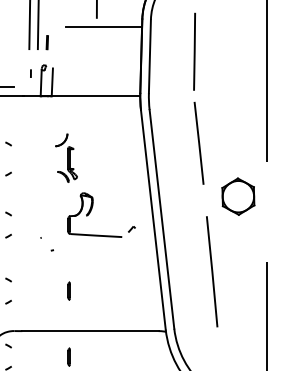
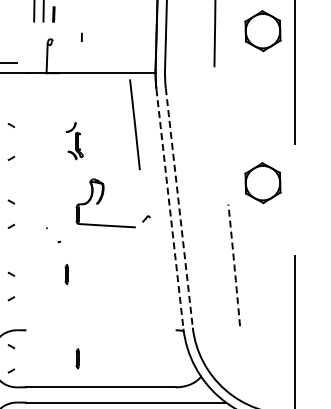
part: (237, 58) -> (262, 31), added
line: (30, 72) -> (81, 36), moved
line: (51, 81) -> (58, 57), removed
line: (198, 143) -> (134, 124), moved
part: (66, 158) -> (74, 141), size x0.7
line: (162, 219) -> (179, 208), solid -> dashed
line: (153, 220) -> (170, 209), solid -> dashed
arc: (212, 271) -> (234, 265), solid -> dashed
line: (68, 291) -> (66, 274), moved
line: (89, 331) -> (100, 330), removed

